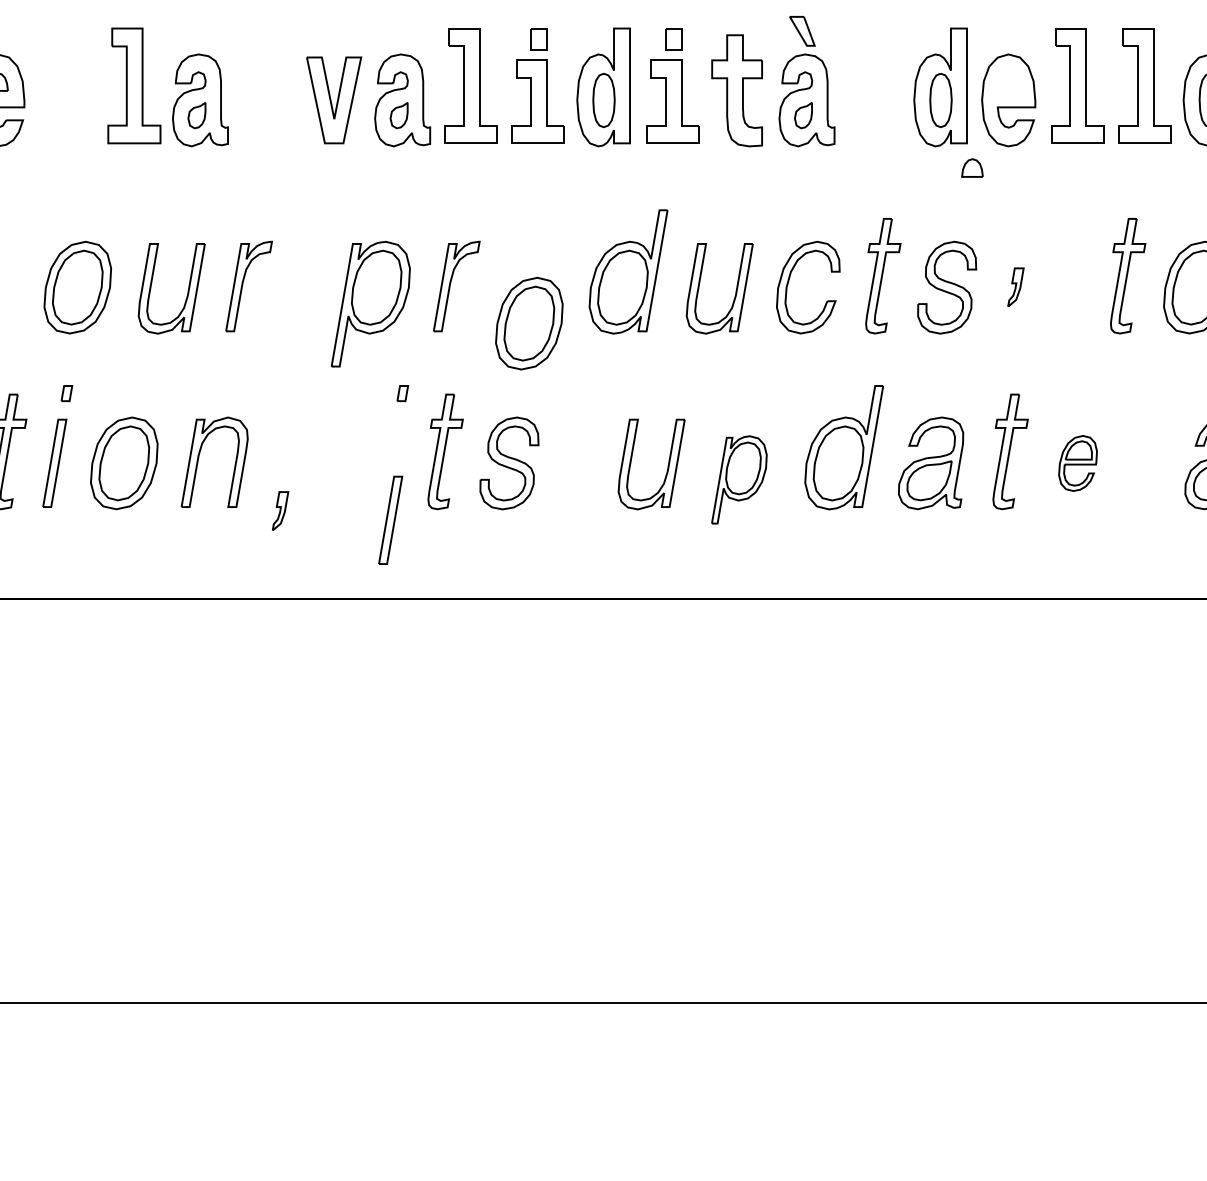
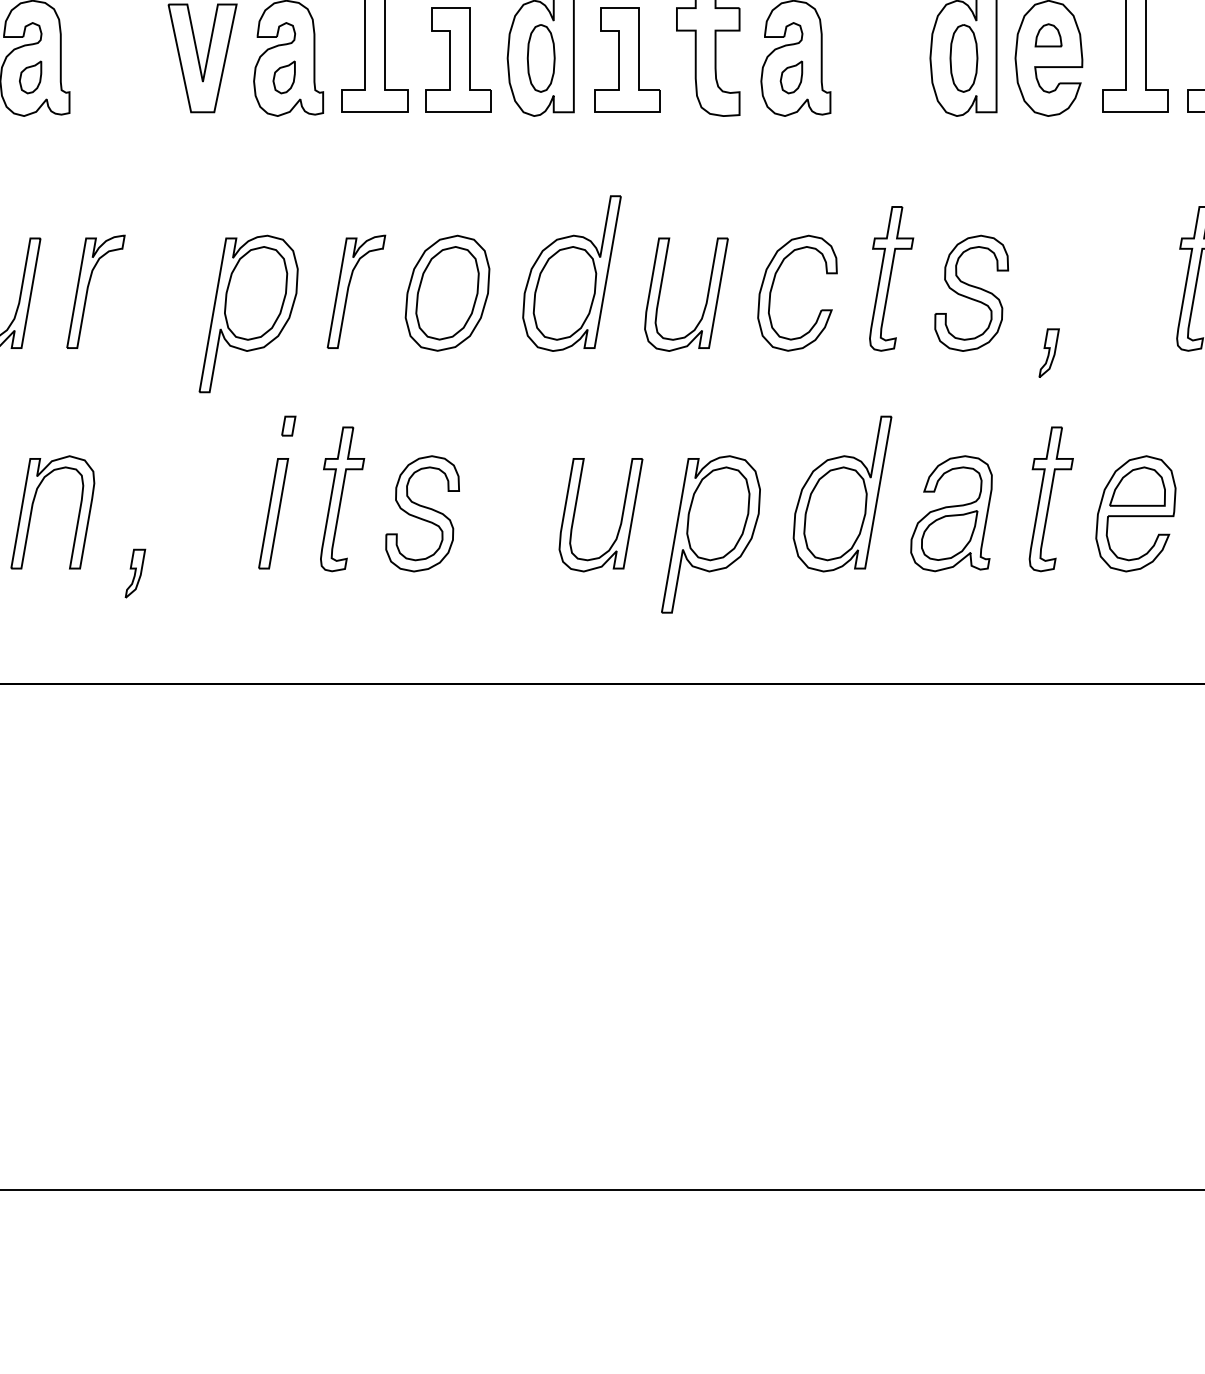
part: (972, 167) -> (1048, 34), moved
part: (1015, 287) -> (1048, 353), moved
part: (529, 323) -> (447, 293), moved
part: (1077, 463) -> (1135, 513), size x1.67
part: (739, 479) -> (711, 533), size x1.43
part: (390, 519) -> (273, 512), moved

